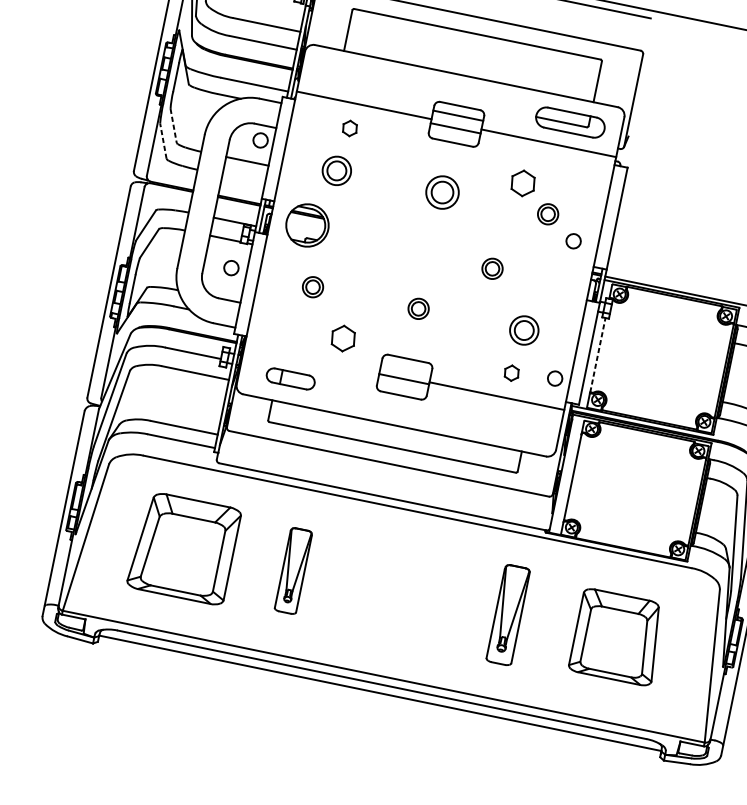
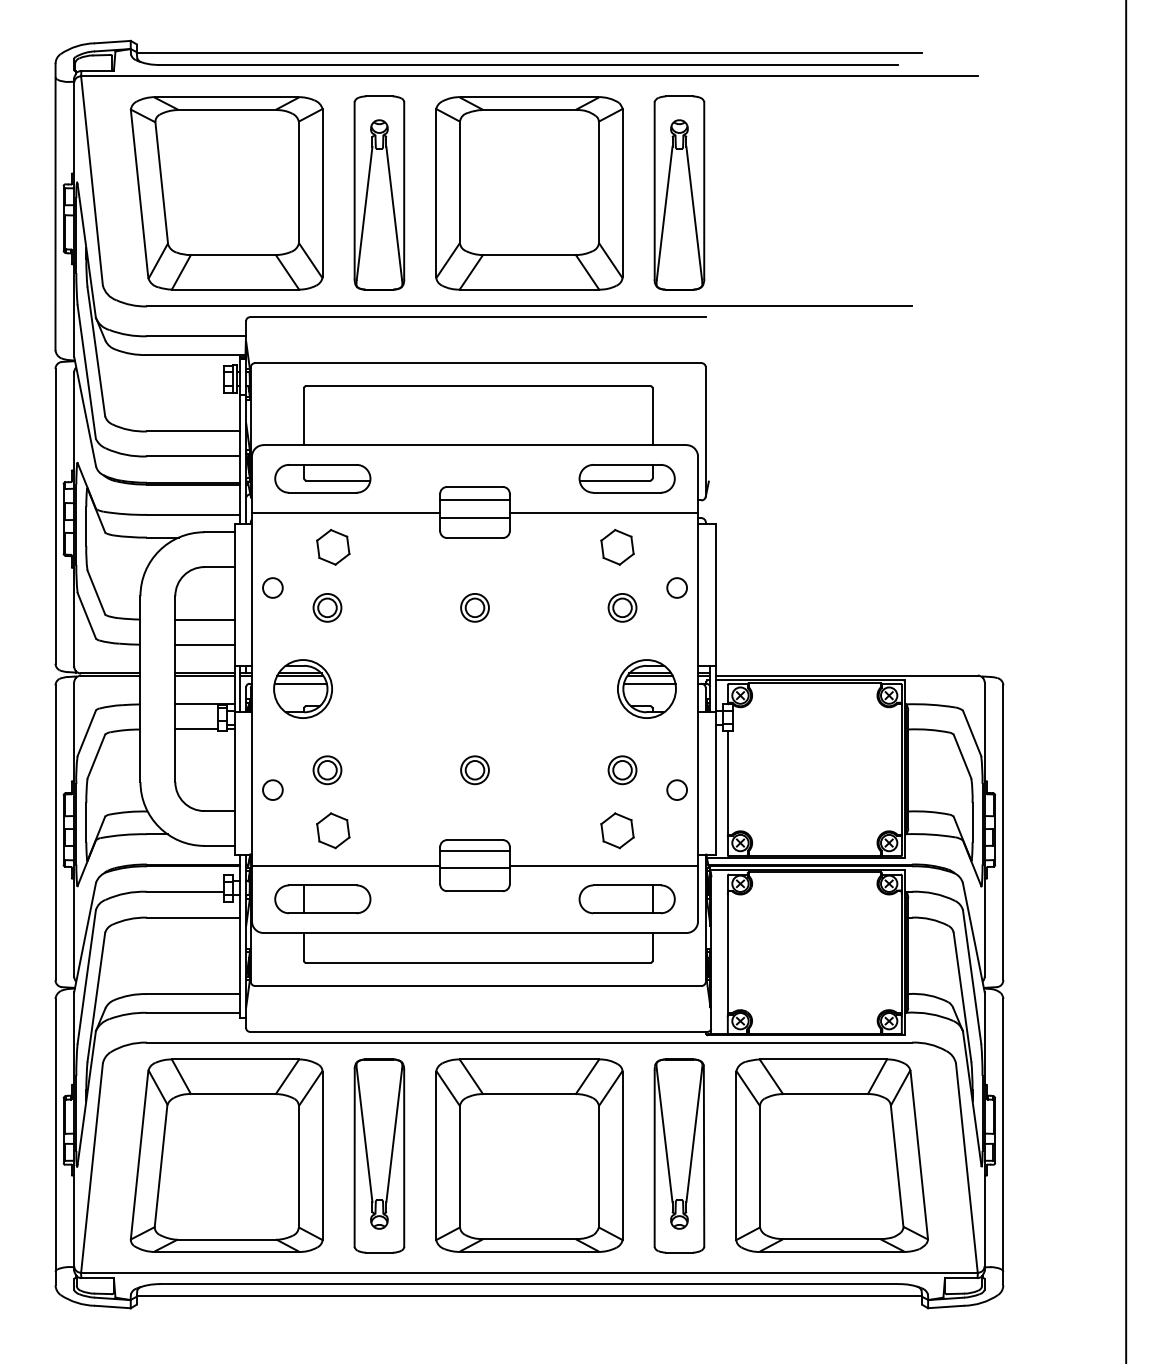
part: (352, 77) -> (322, 478), added
line: (173, 125) -> (96, 592), dashed -> solid
part: (350, 128) -> (333, 547), size x1.67
line: (163, 140) -> (86, 615), dashed -> solid
circle: (260, 140) -> (272, 587), moved
part: (336, 170) -> (327, 607), size x0.71
line: (243, 179) -> (204, 644), added
part: (523, 183) -> (617, 547), moved
part: (442, 192) -> (474, 607), size x0.62
line: (306, 221) -> (300, 683), added
circle: (573, 240) -> (676, 587), moved
circle: (231, 267) -> (272, 789), moved
part: (492, 268) -> (562, 696), removed
part: (553, 275) -> (646, 688), added
part: (524, 330) -> (622, 770), size x0.71
part: (343, 338) -> (333, 830), moved
line: (597, 355) -> (727, 783), dashed -> solid
line: (311, 358) -> (345, 865), added
line: (406, 366) -> (474, 851), added
part: (511, 372) -> (617, 830), size x1.67
circle: (554, 378) -> (676, 789), moved
part: (290, 379) -> (322, 899), size x1.43
part: (508, 423) -> (626, 899), added
part: (184, 548) -> (226, 1155), size x1.43
part: (293, 570) -> (379, 1155), size x1.67
part: (401, 592) -> (529, 1155), added
part: (508, 614) -> (679, 1155), size x1.43
part: (617, 637) -> (831, 1155), size x1.67

